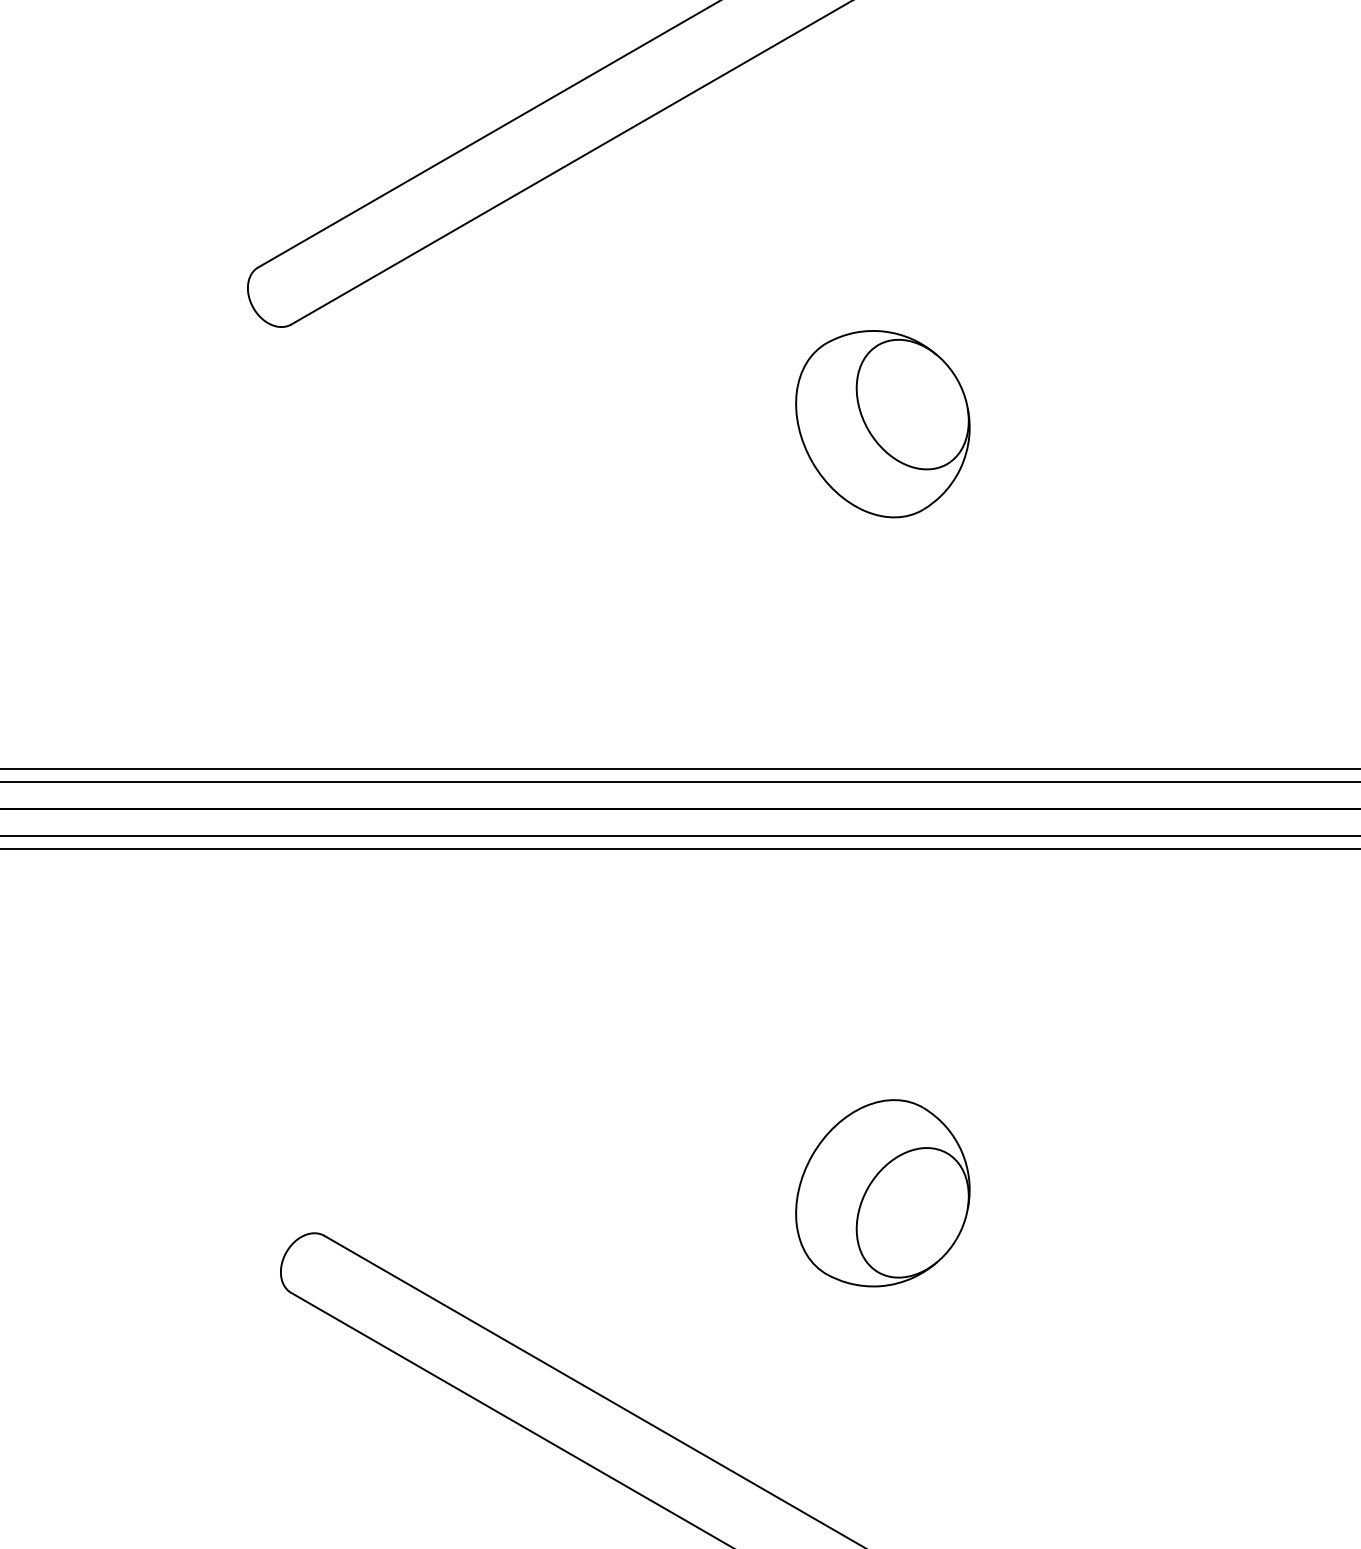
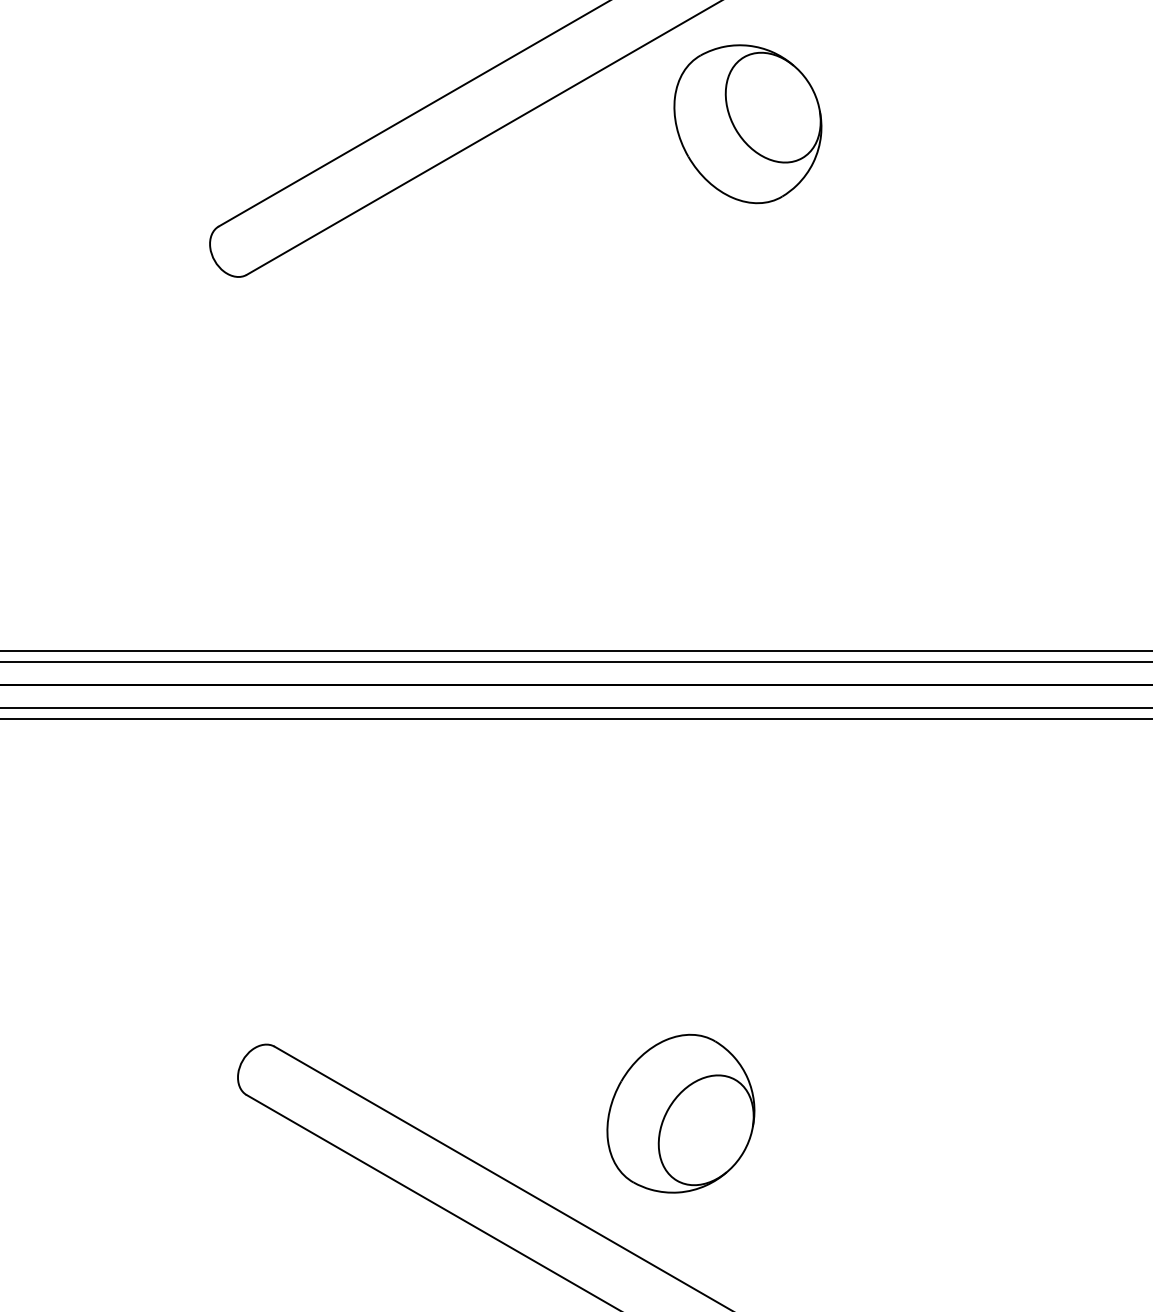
part: (882, 424) -> (747, 124), moved
part: (882, 1192) -> (680, 1113), moved

